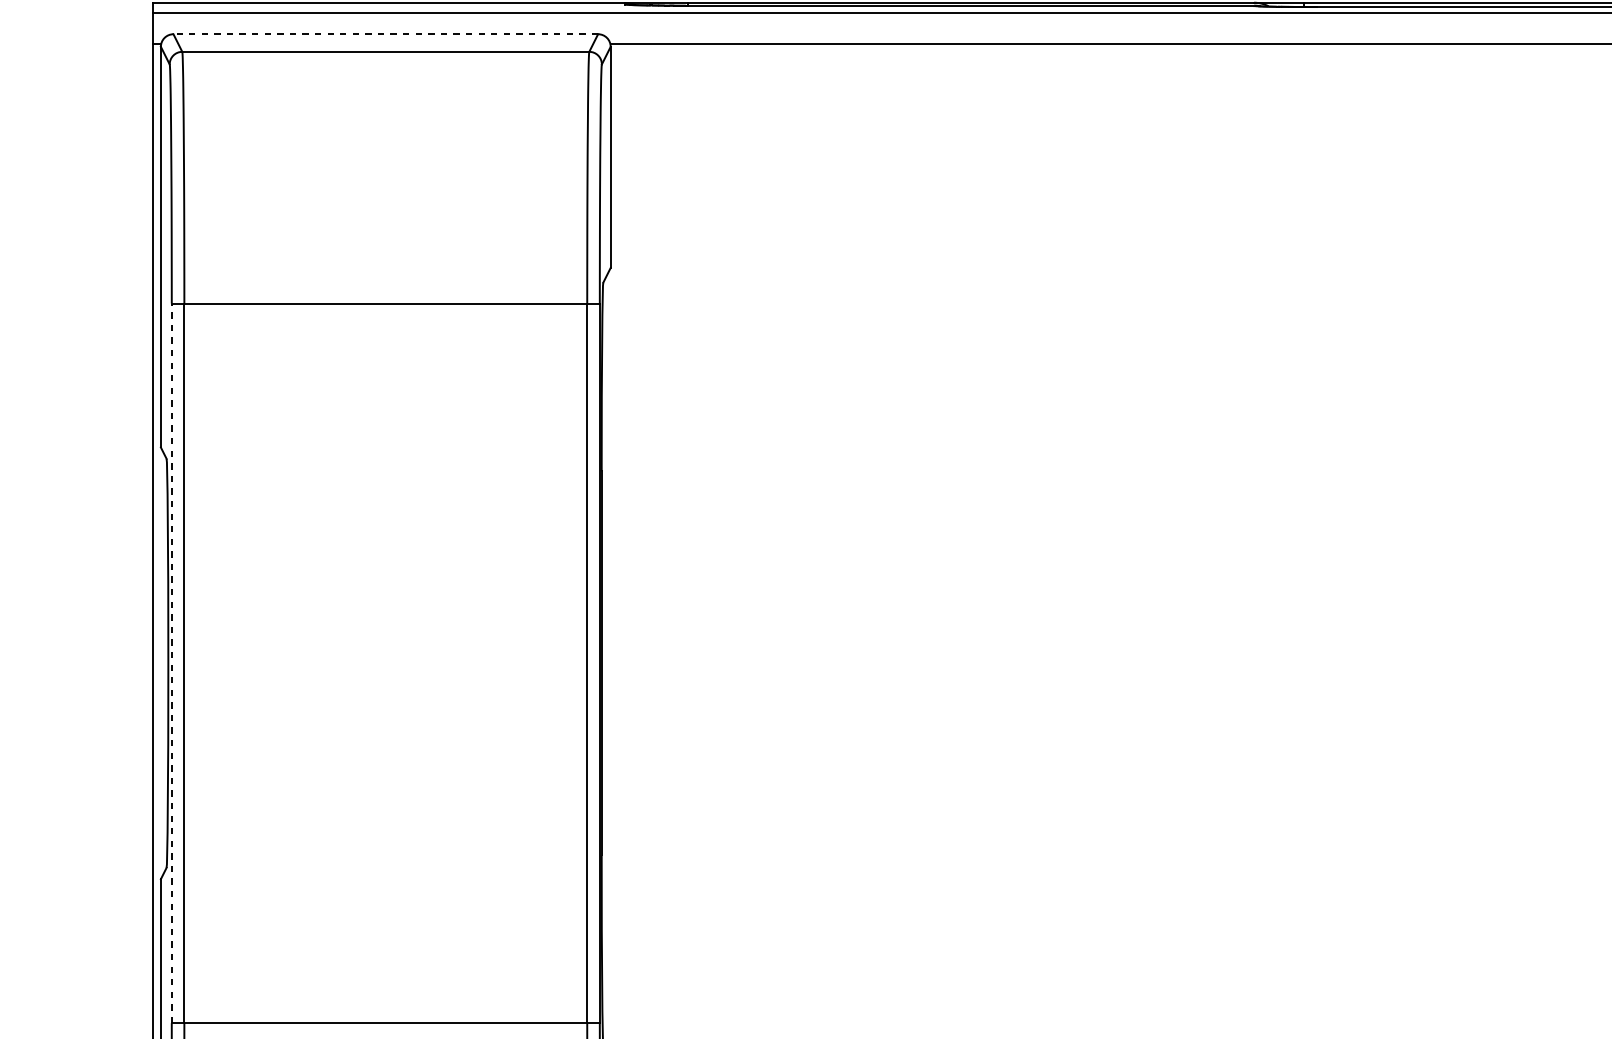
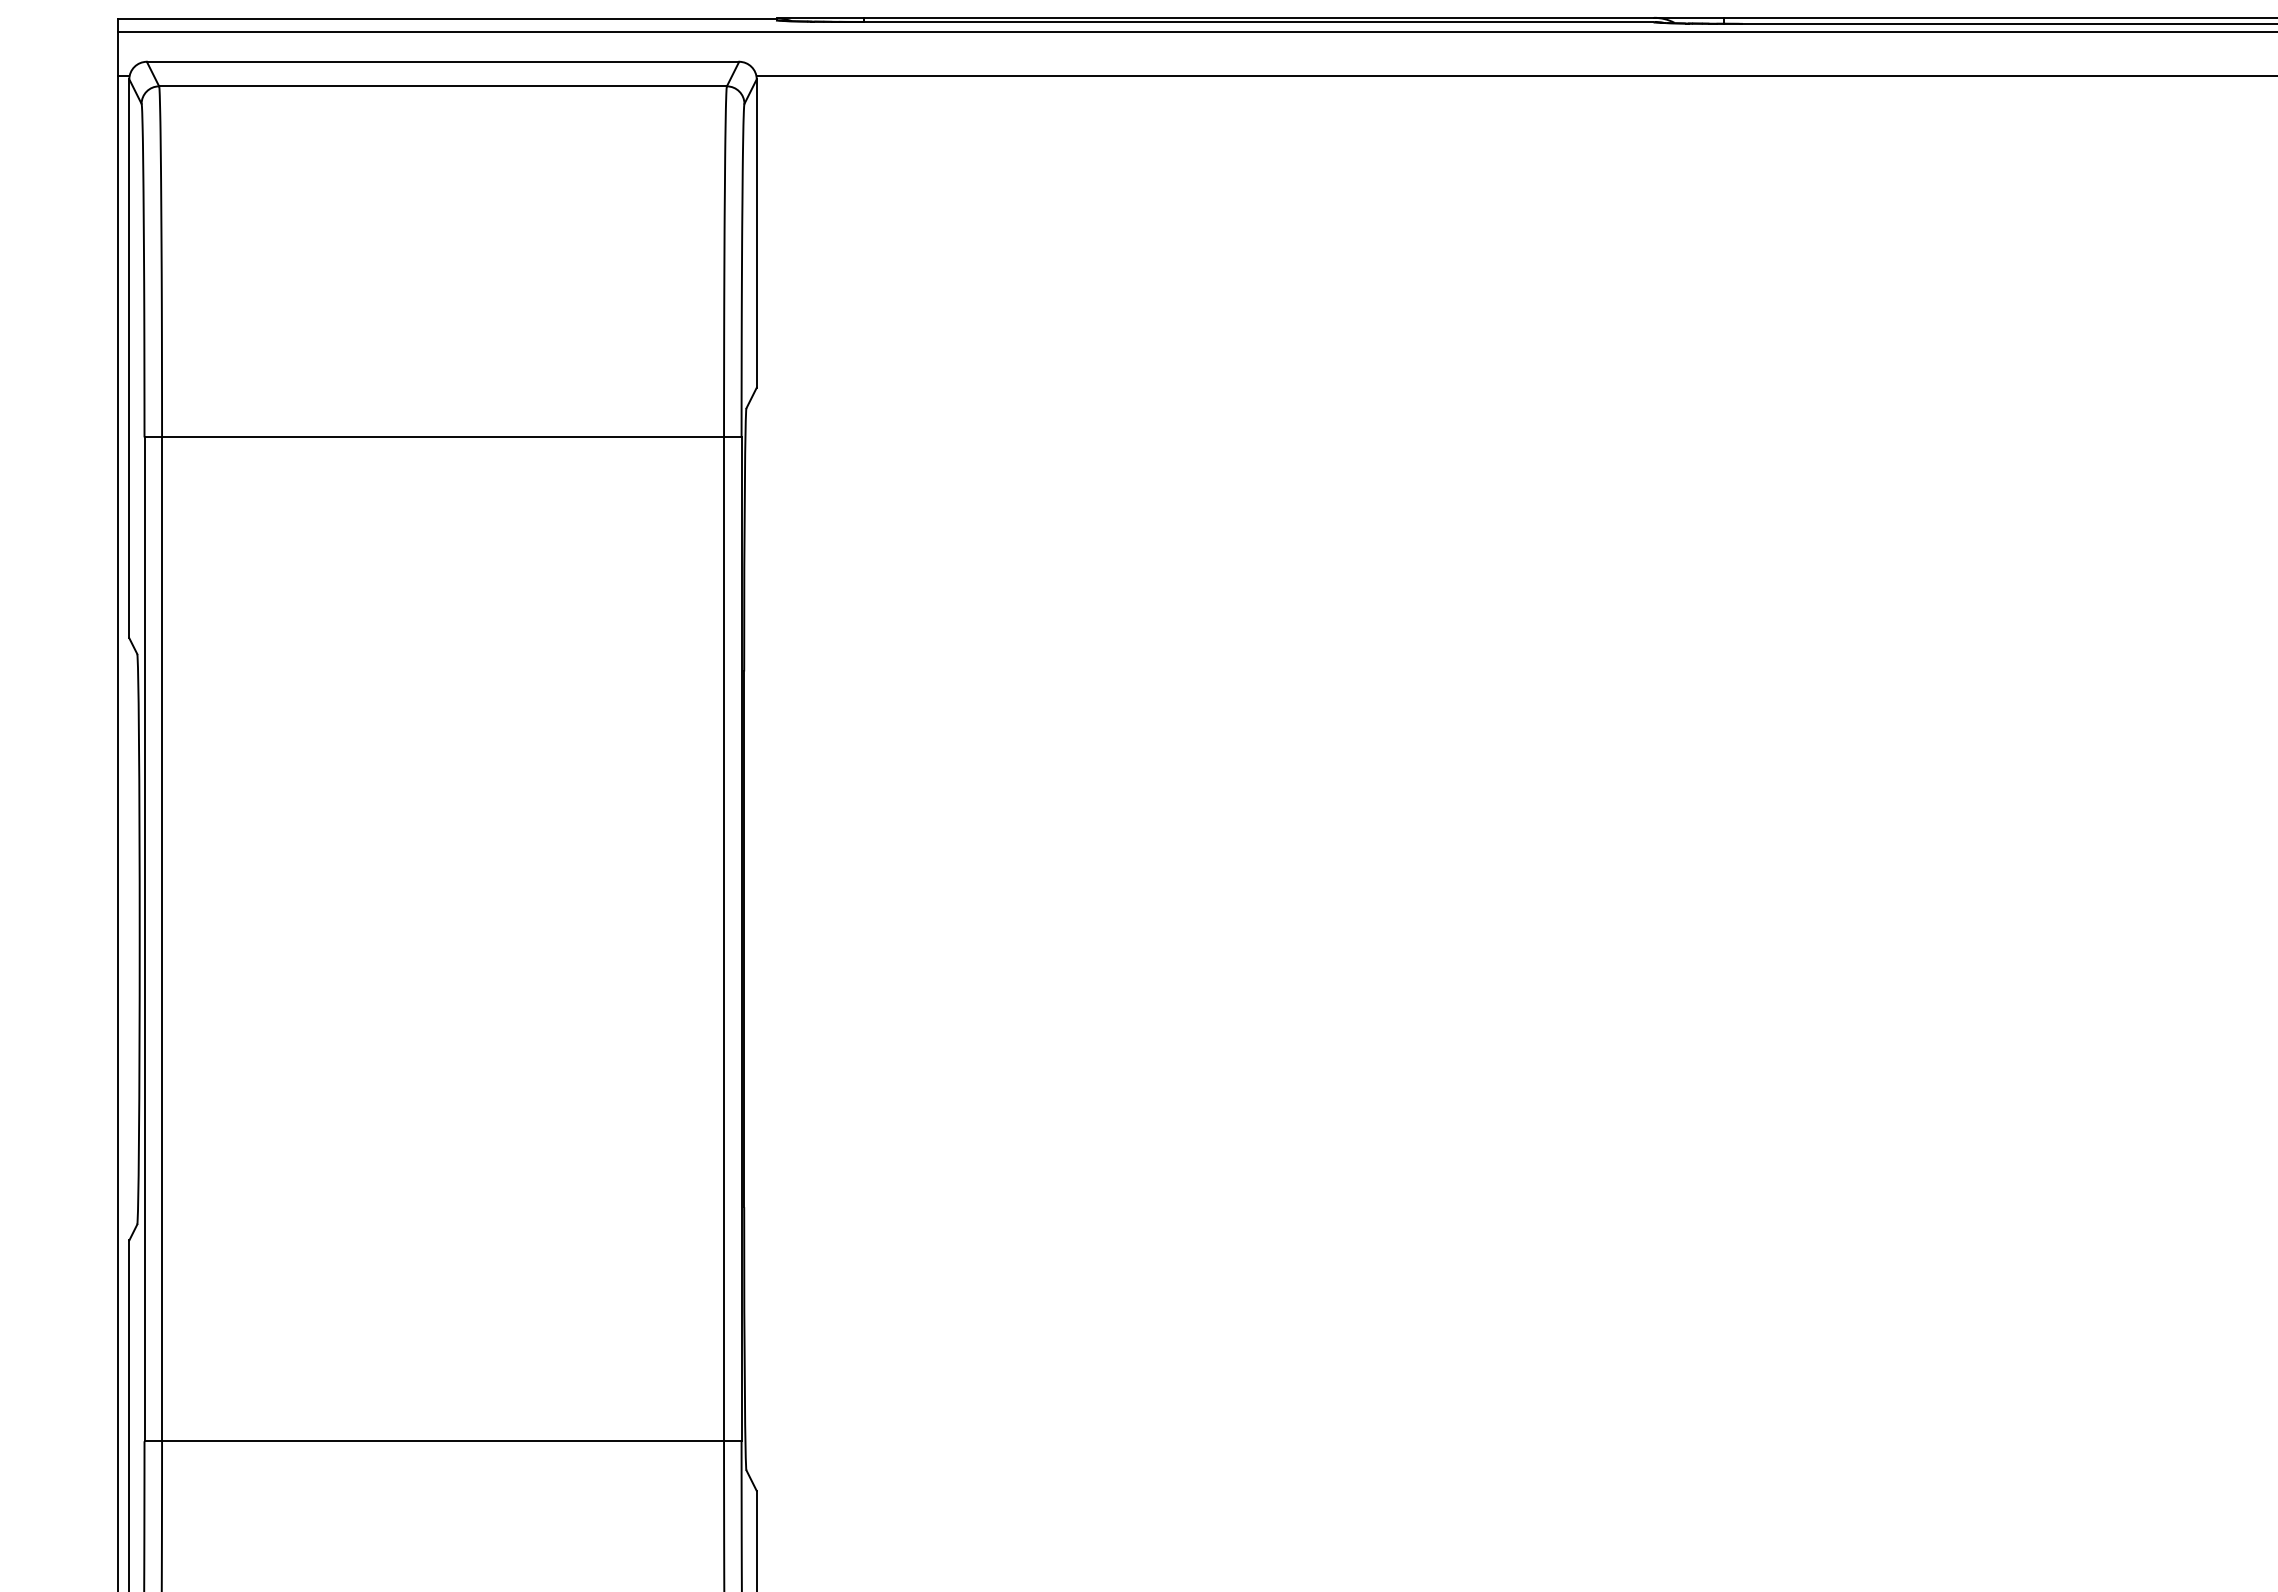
line: (385, 34) -> (442, 61), dashed -> solid
line: (171, 663) -> (144, 939), dashed -> solid

